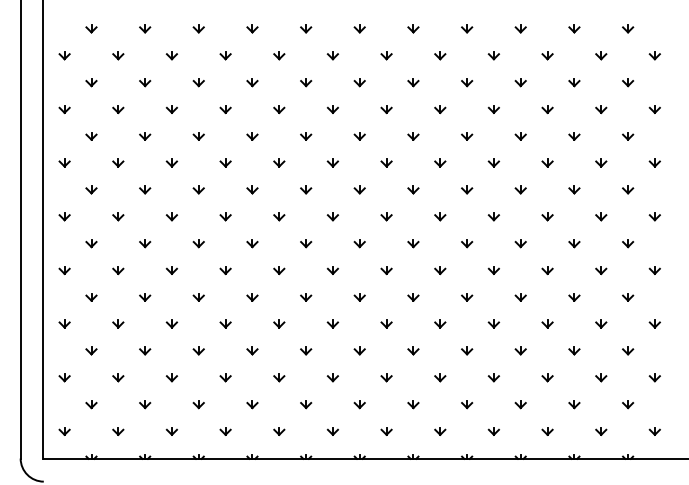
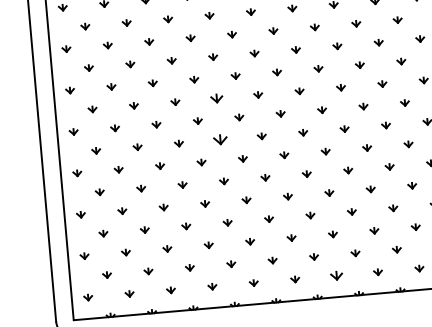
part: (252, 189) -> (216, 98), size x1.4
part: (252, 243) -> (220, 139), size x1.6
part: (386, 431) -> (336, 275), size x1.4

